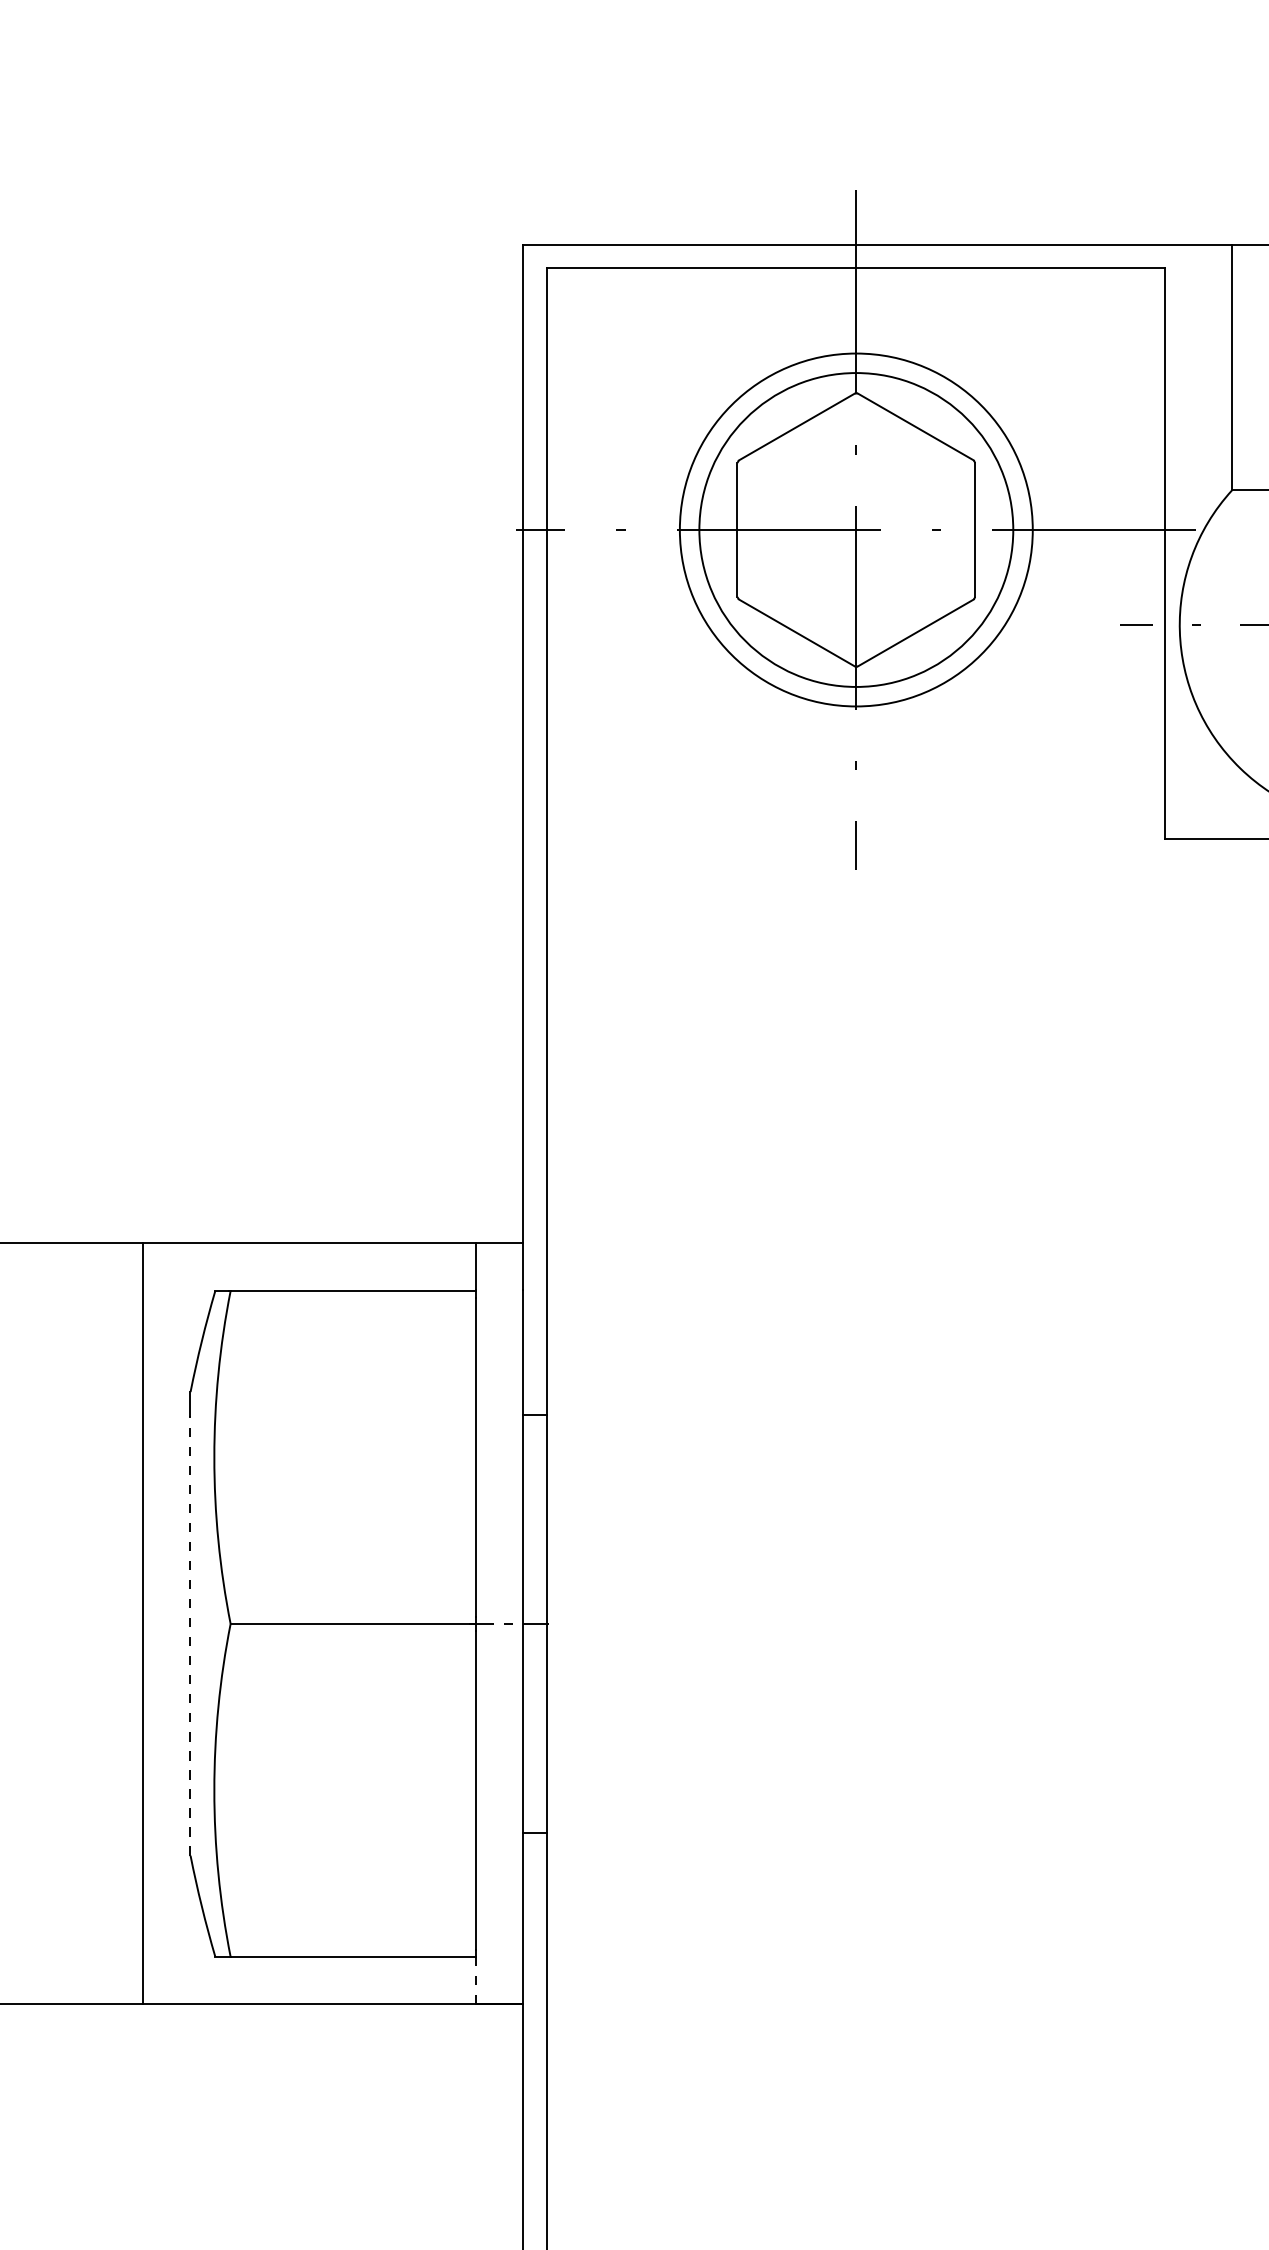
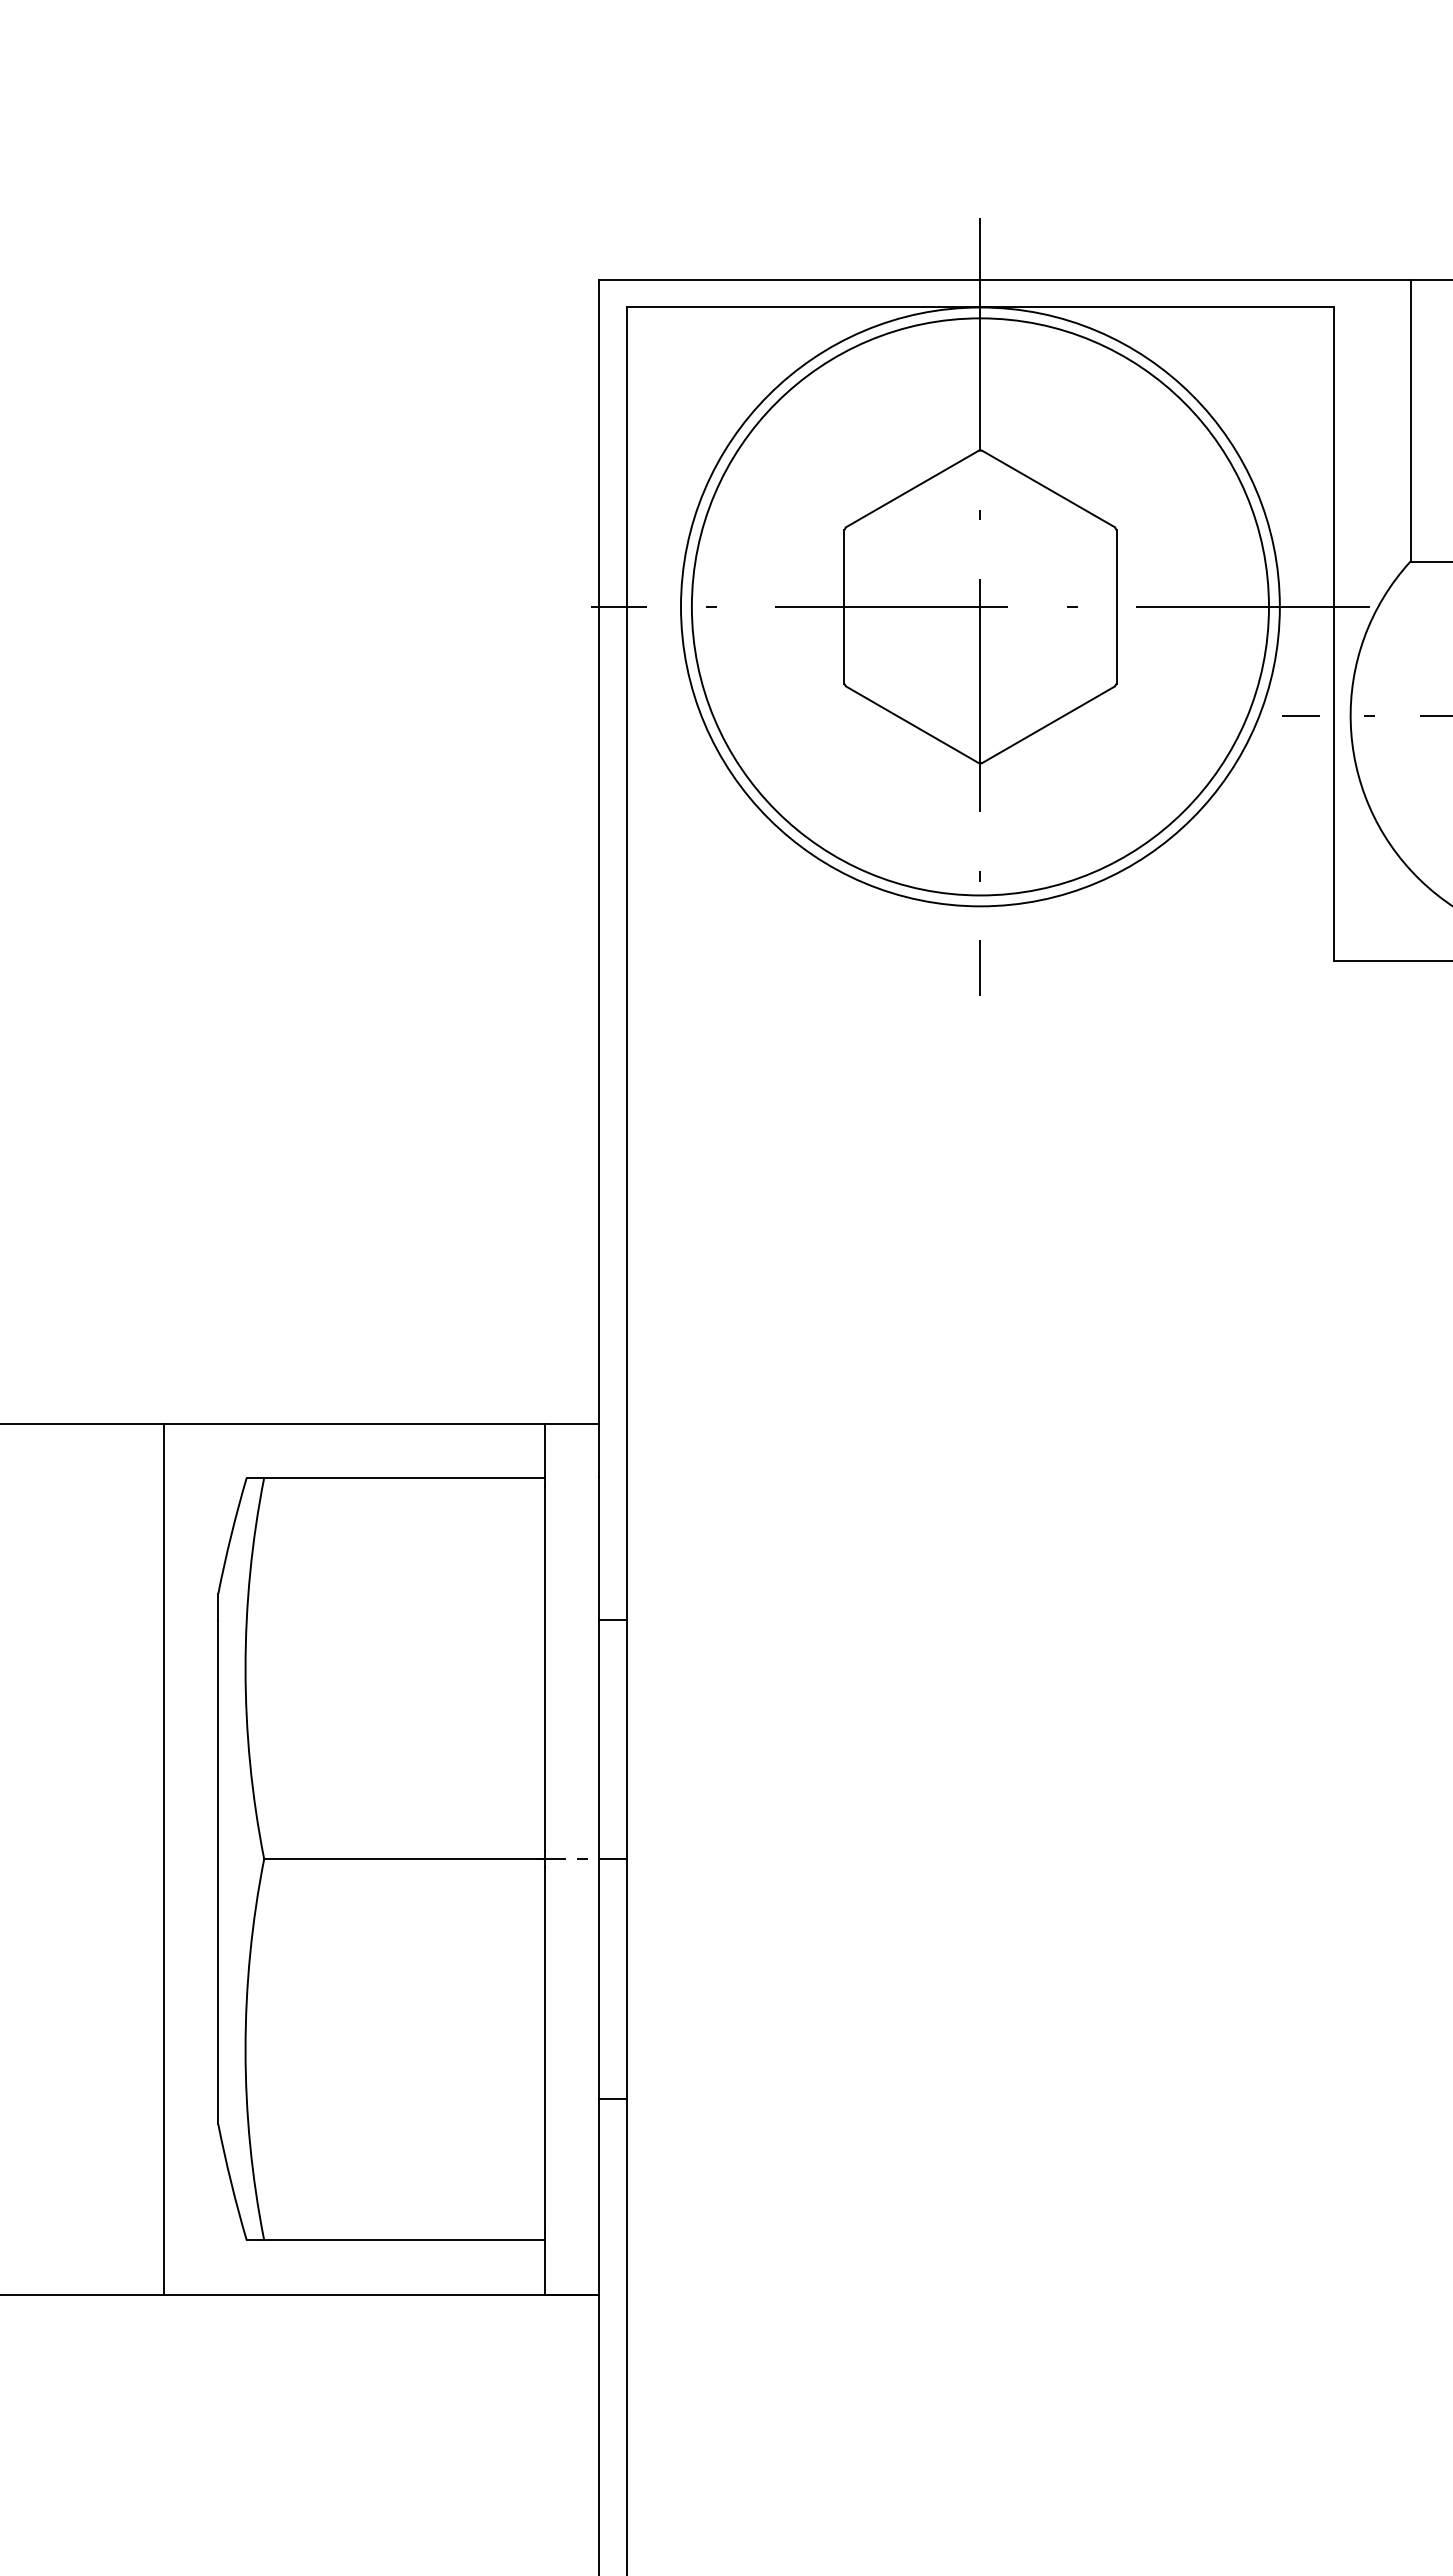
circle: (855, 529) -> (979, 606), size x1.43
circle: (855, 529) -> (979, 606), size x1.67
line: (190, 1635) -> (218, 1872), dashed -> solid
line: (475, 1979) -> (544, 2266), dashed -> solid

